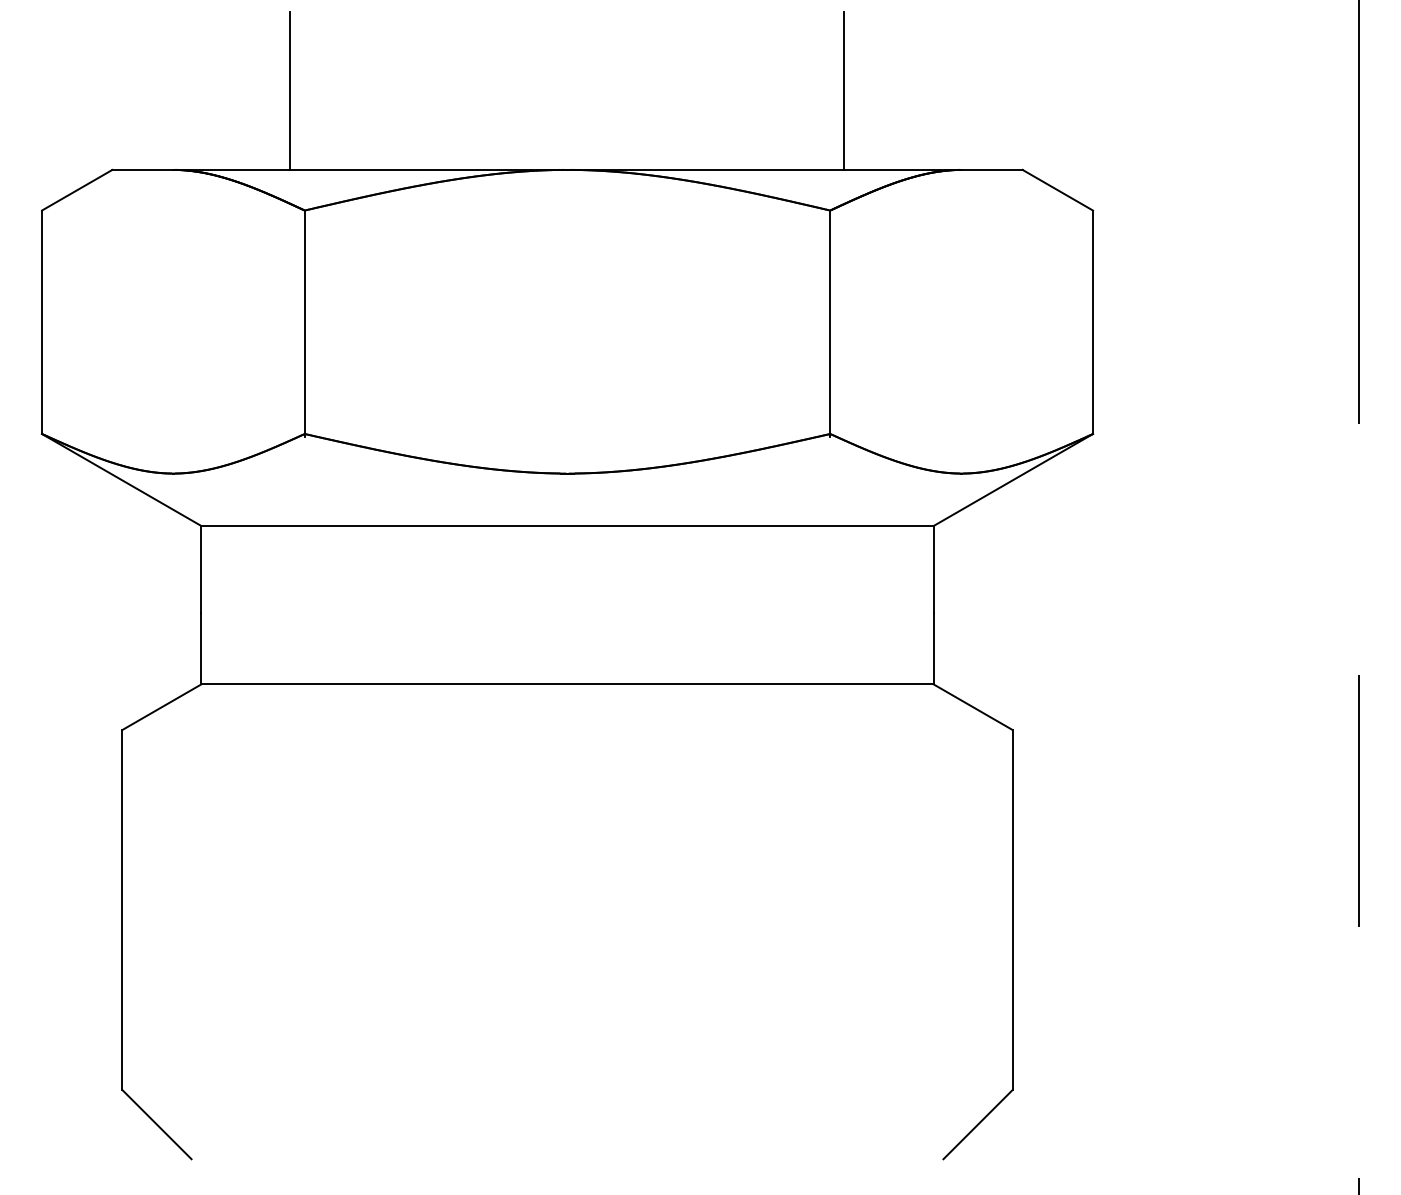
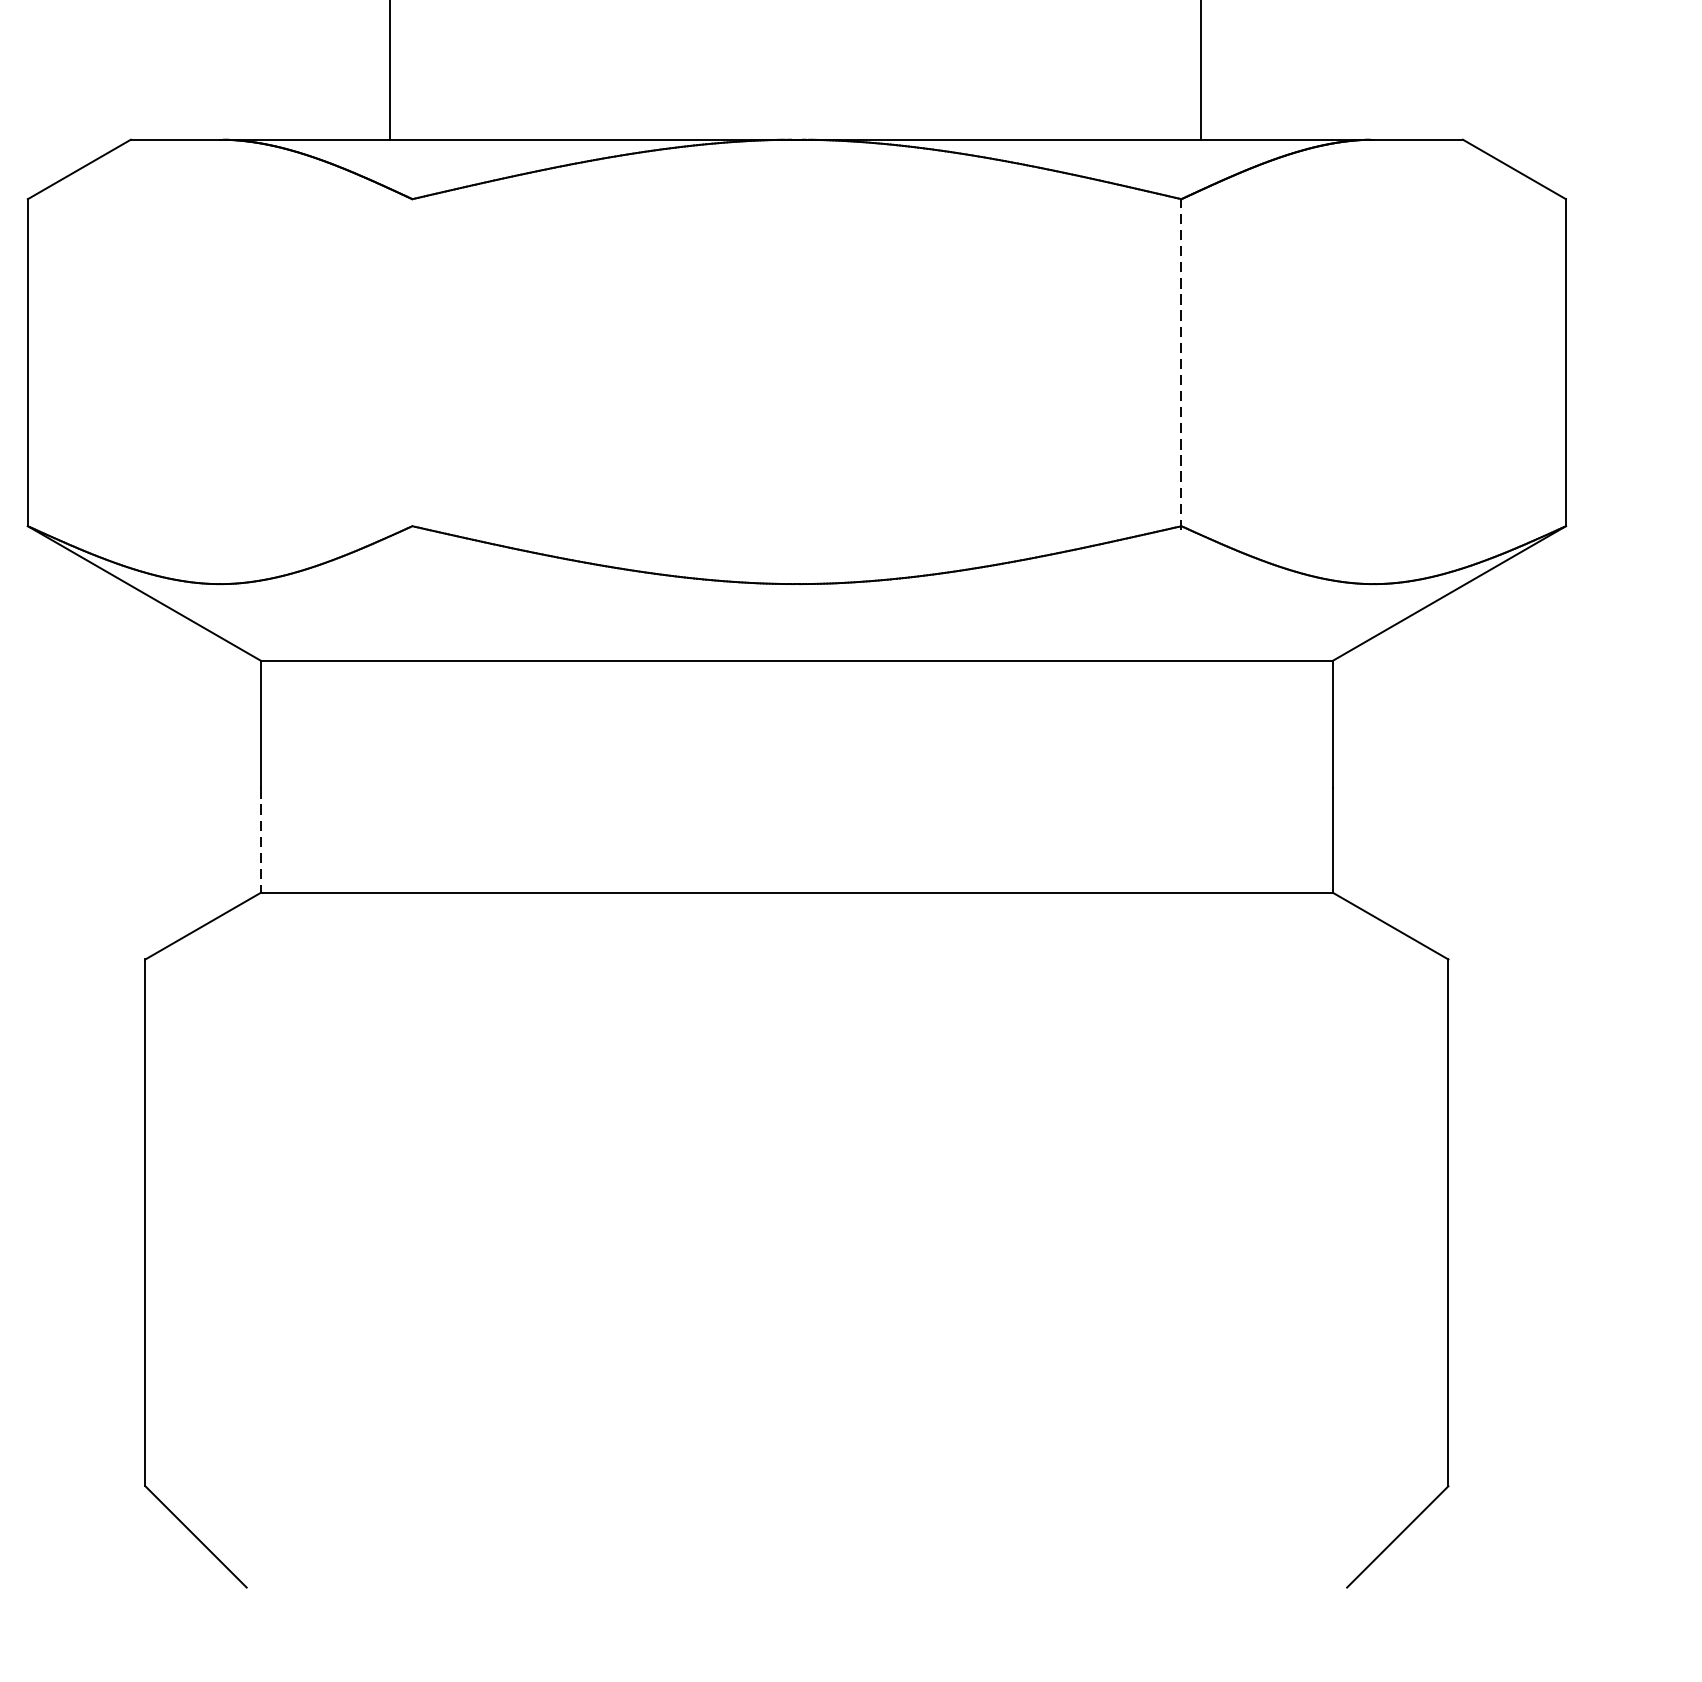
line: (304, 323) -> (411, 364), removed
line: (830, 323) -> (1181, 364), solid -> dashed
line: (201, 648) -> (261, 840), solid -> dashed

